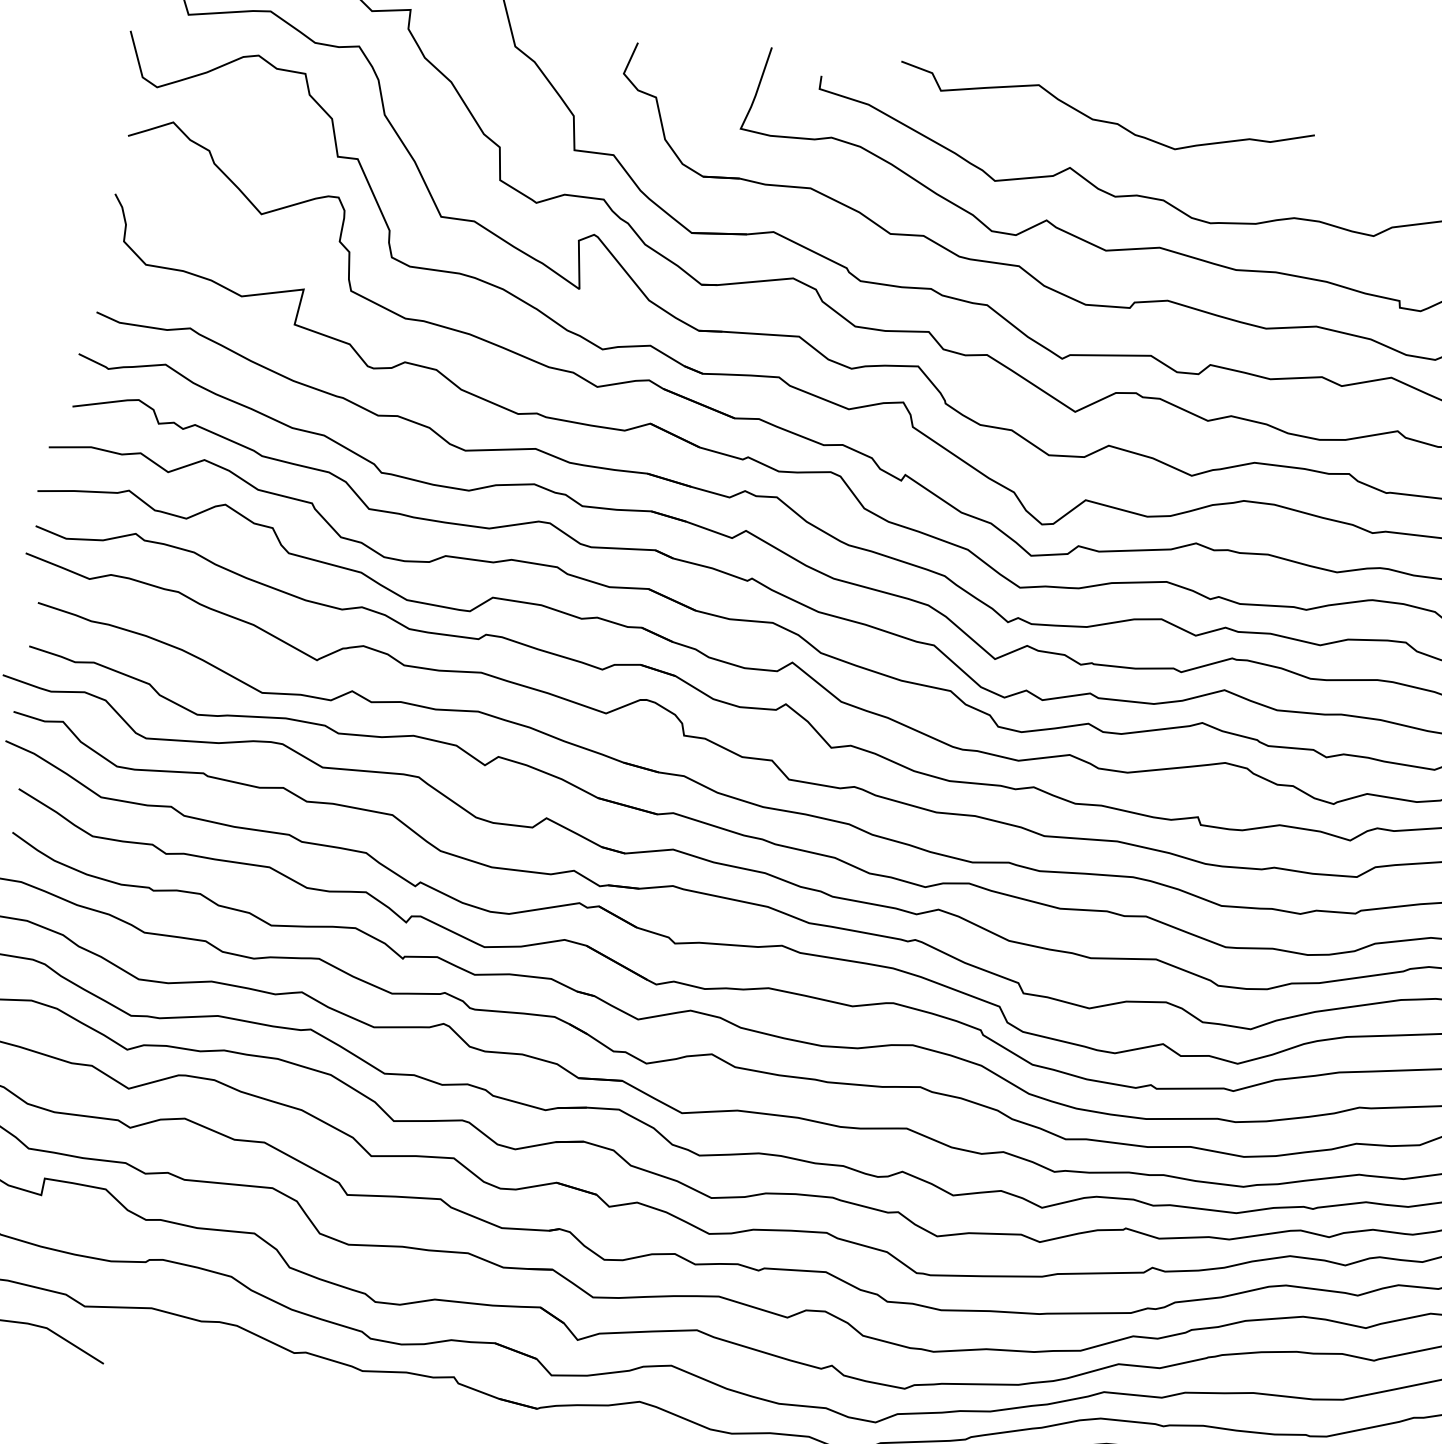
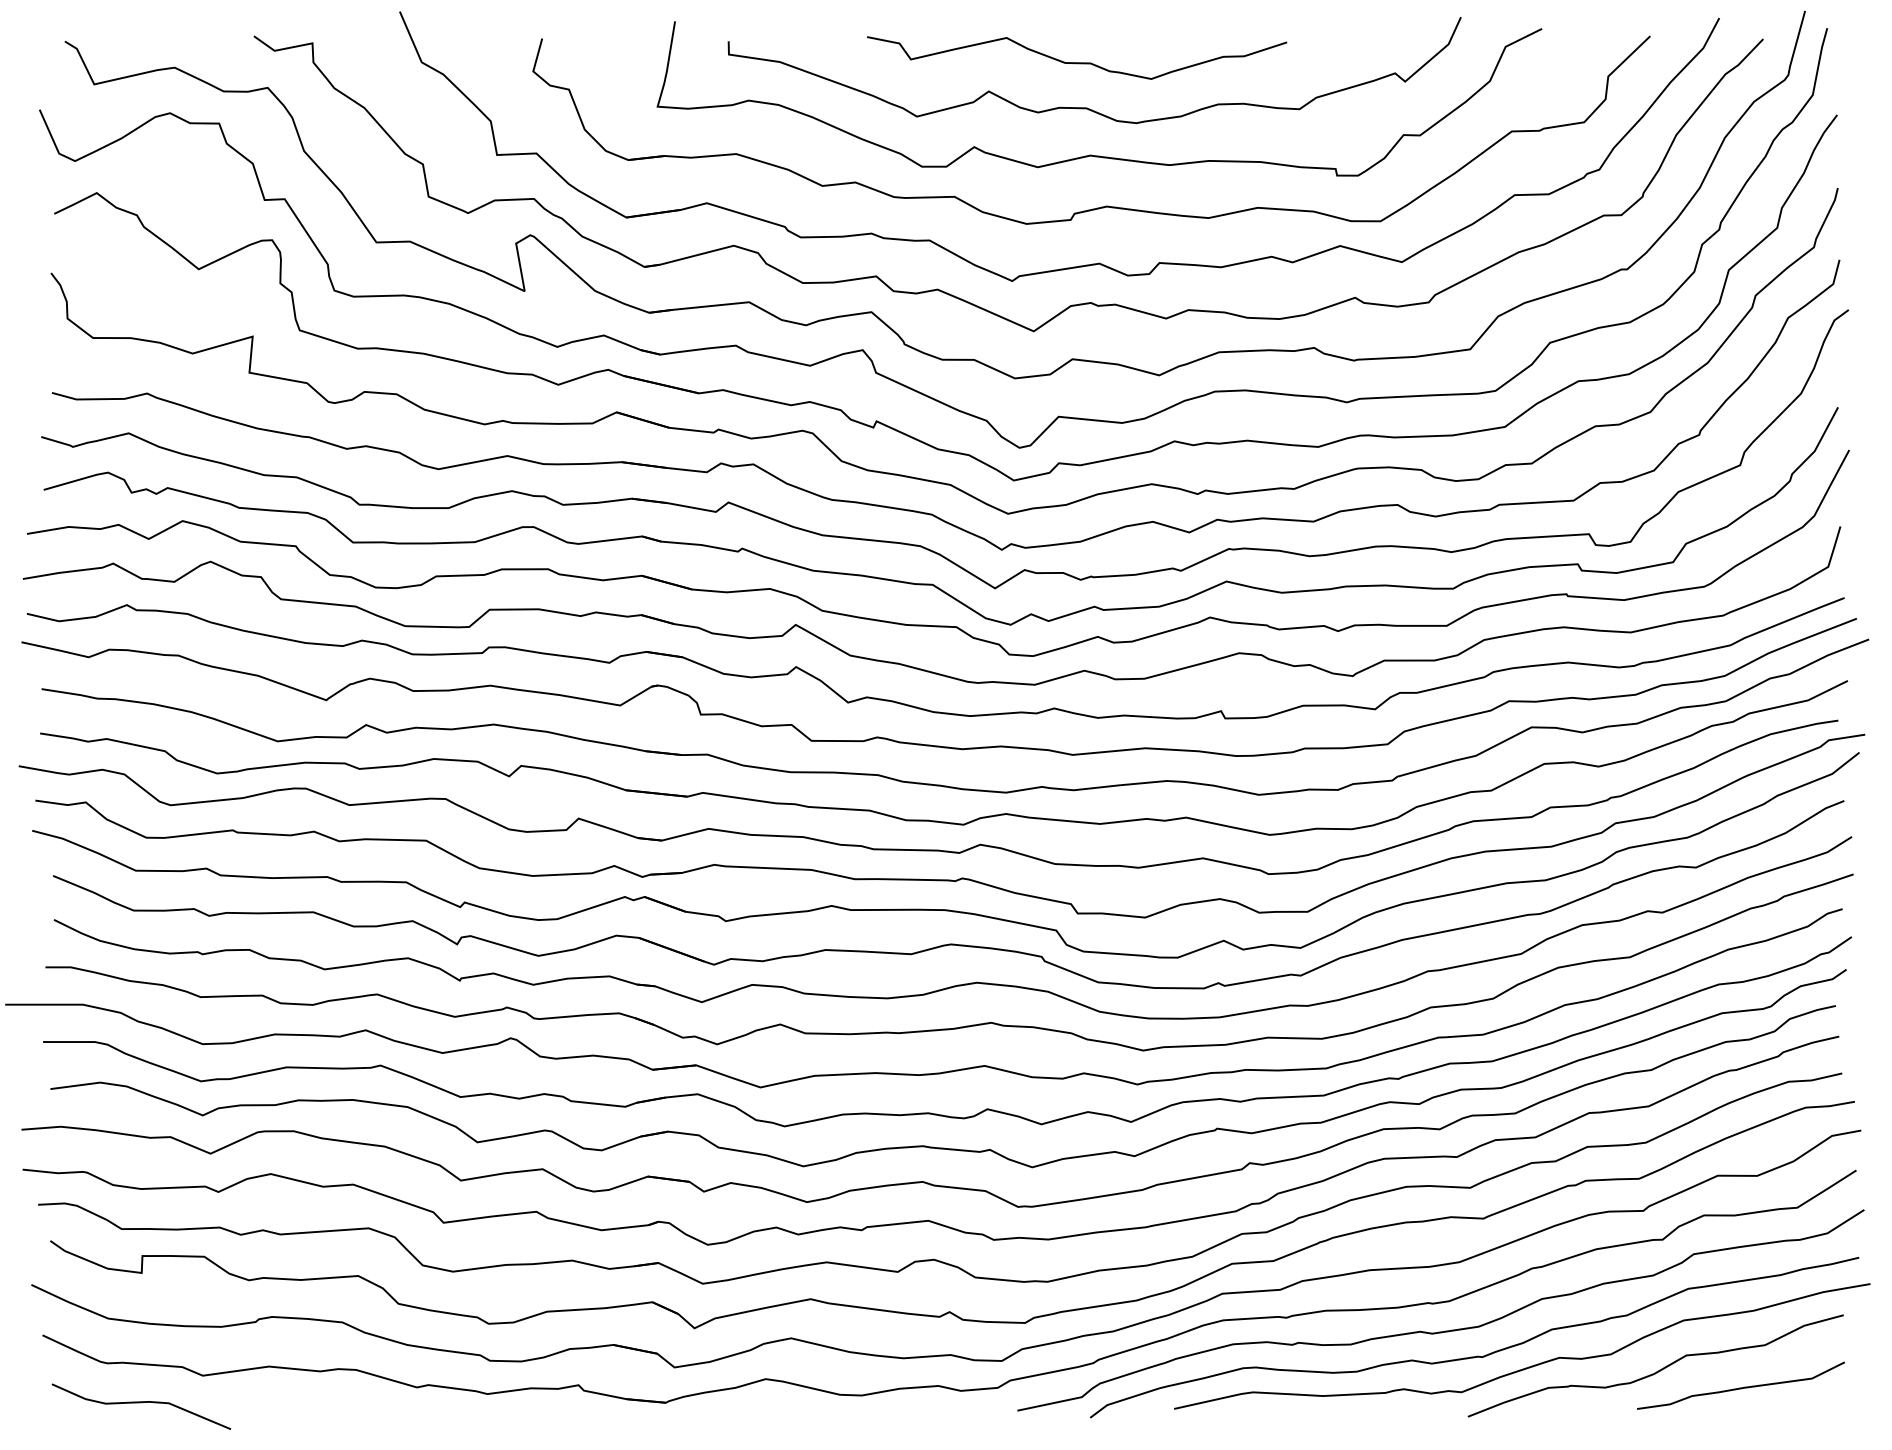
curve: (1104, 120) -> (1077, 62), moved

